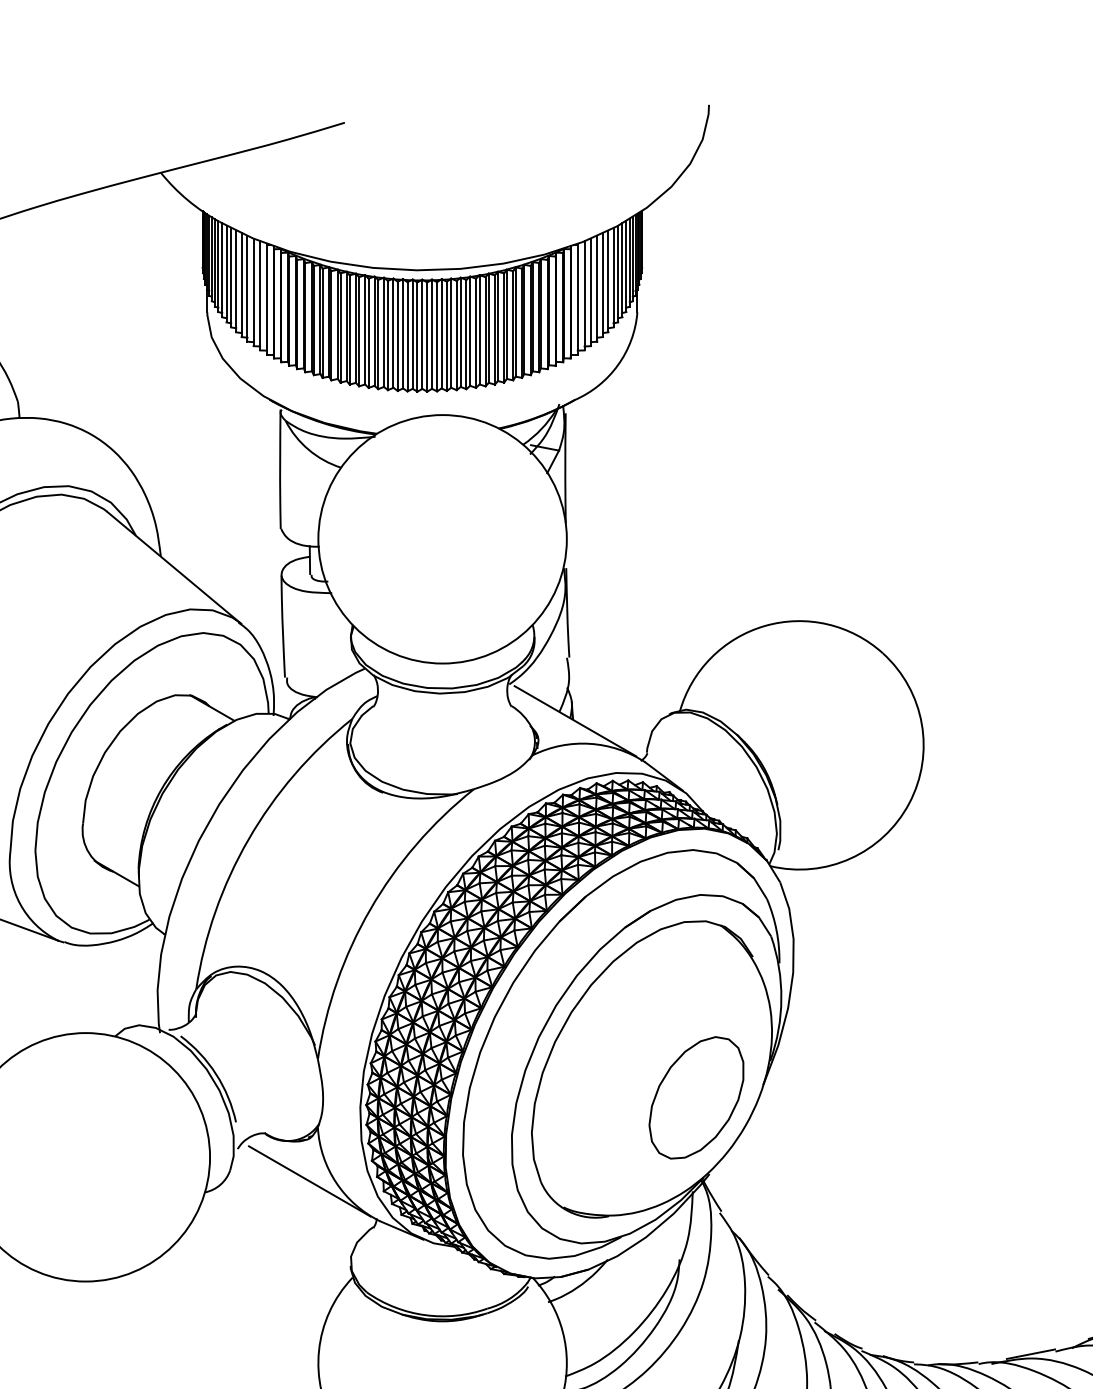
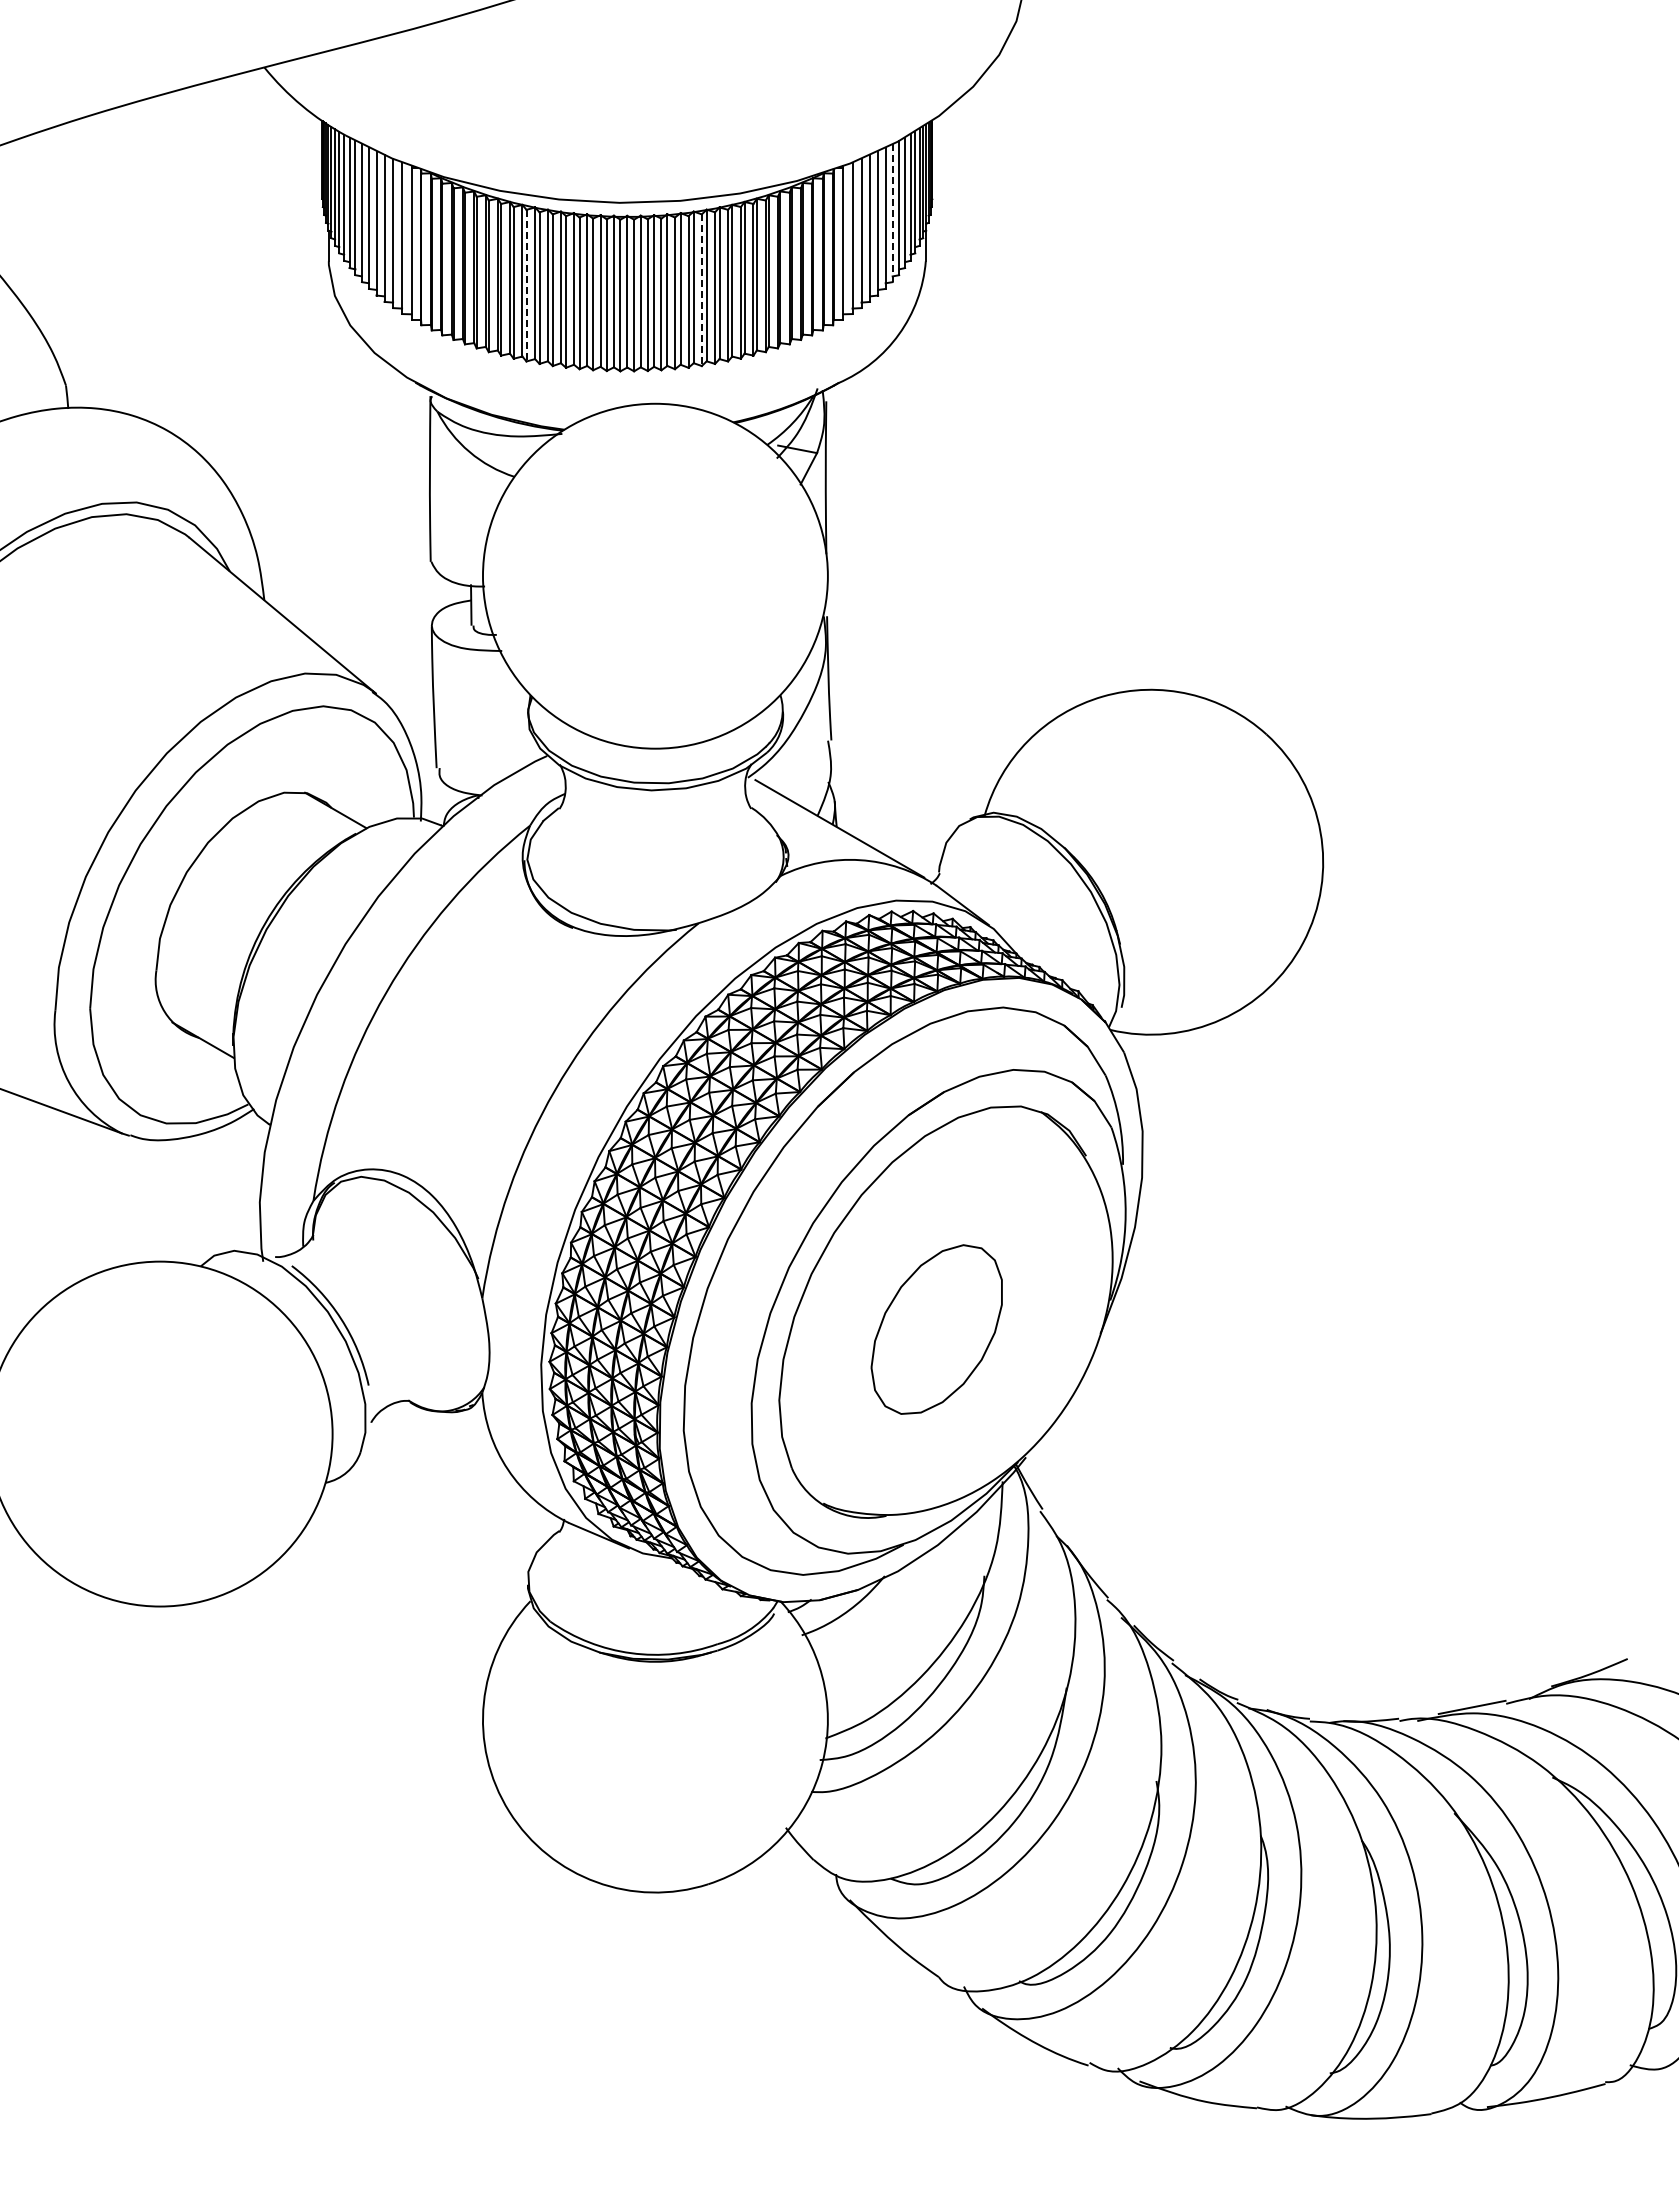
line: (613, 277) -> (892, 213), solid -> dashed
line: (349, 329) -> (526, 285), solid -> dashed
line: (475, 333) -> (701, 290), solid -> dashed
part: (696, 1097) -> (936, 1329), moved
line: (309, 1181) -> (470, 1467), removed

